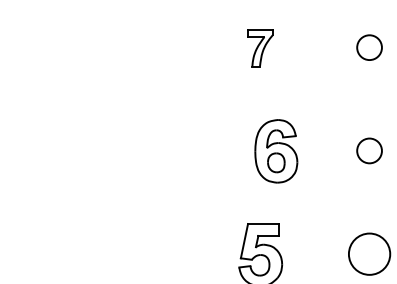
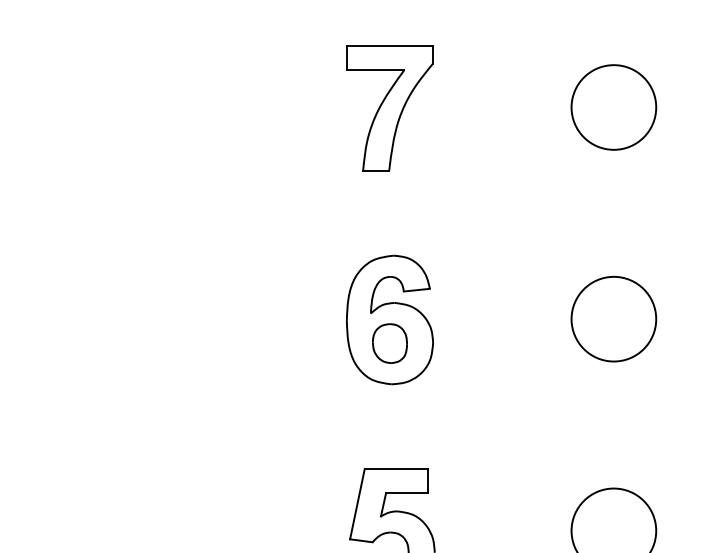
circle: (369, 47) -> (613, 107), size x1.67
part: (259, 48) -> (388, 109), size x1.67
circle: (369, 150) -> (613, 318), size x1.67
part: (276, 151) -> (390, 320), moved

